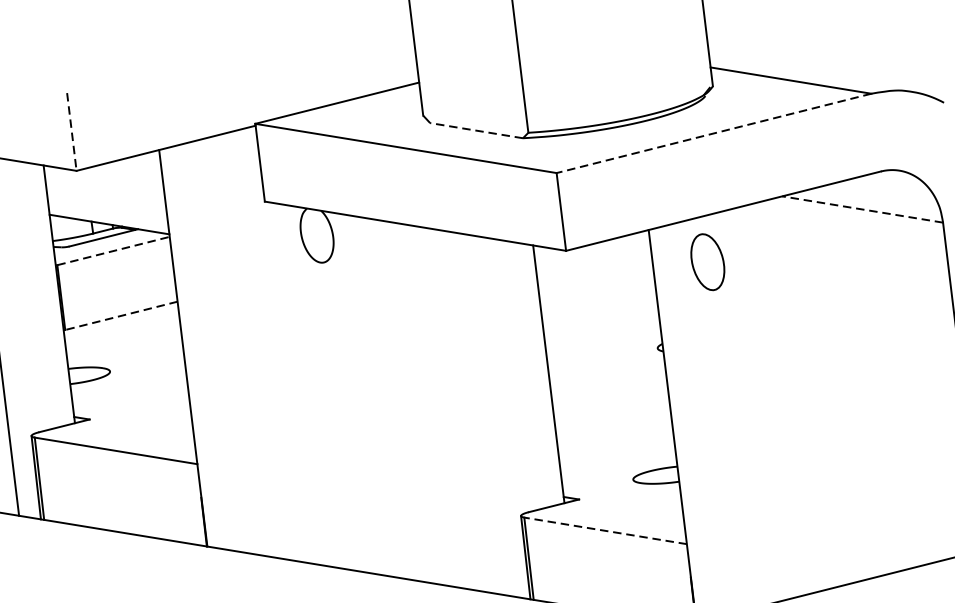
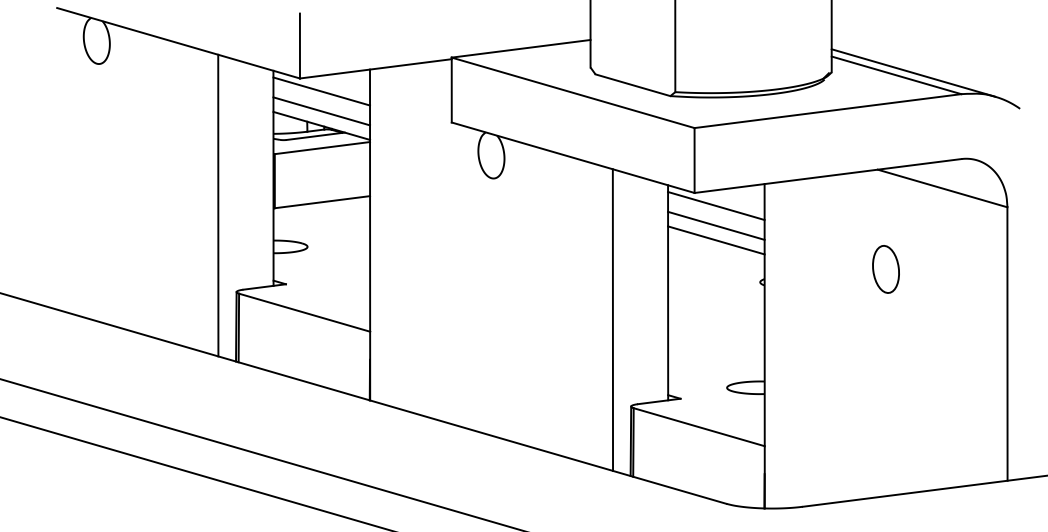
line: (810, 74) -> (913, 72), added
line: (476, 131) -> (632, 85), dashed -> solid
line: (71, 132) -> (299, 46), dashed -> solid
line: (713, 133) -> (827, 111), dashed -> solid
line: (104, 183) -> (321, 91), added
line: (107, 207) -> (321, 111), added
line: (862, 209) -> (942, 188), dashed -> solid
line: (113, 251) -> (322, 148), dashed -> solid
part: (707, 262) -> (885, 269), moved
line: (594, 263) -> (716, 206), added
line: (597, 286) -> (716, 225), added
line: (599, 304) -> (716, 240), added
line: (121, 316) -> (322, 202), dashed -> solid
line: (486, 414) -> (612, 319), added
line: (604, 531) -> (698, 427), dashed -> solid

